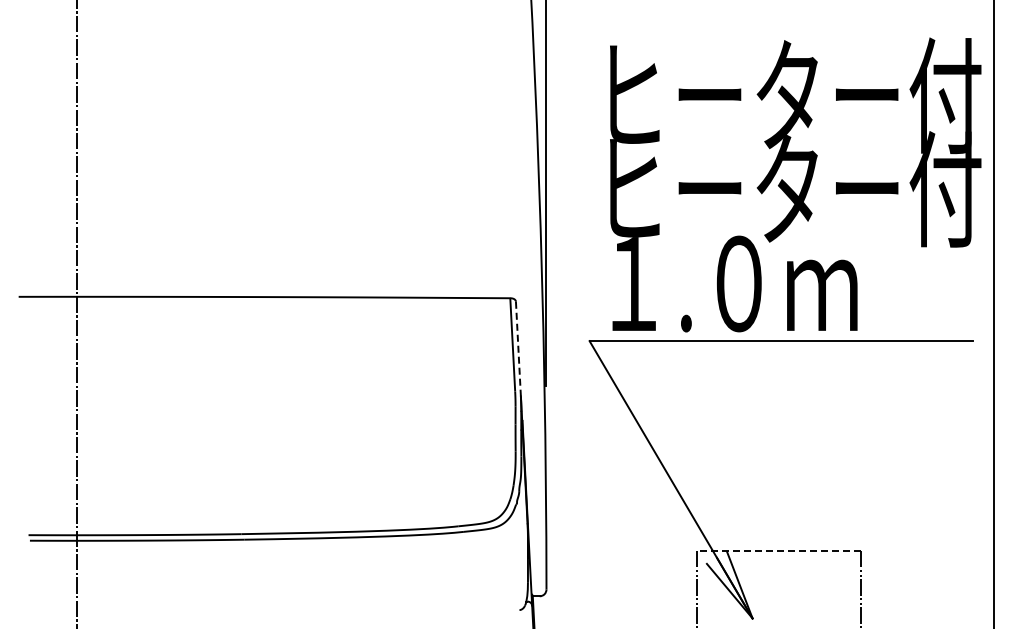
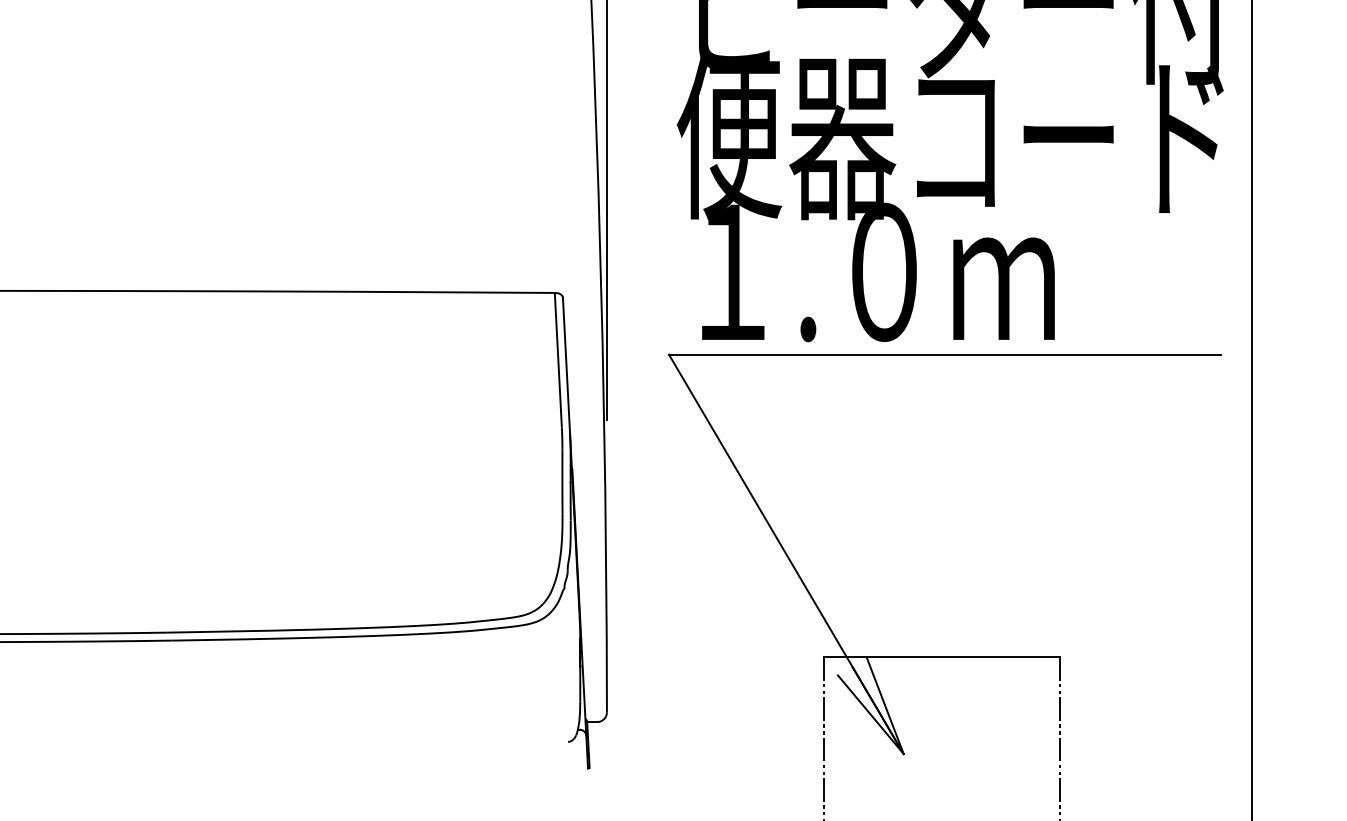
text: (788, 189) -> (955, 136), ヒーター付 -> 便器コード
line: (518, 349) -> (566, 366), dashed -> solid
line: (779, 551) -> (942, 657), dashed -> solid

